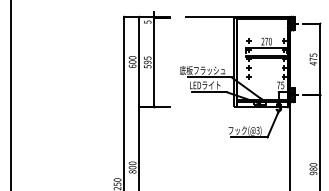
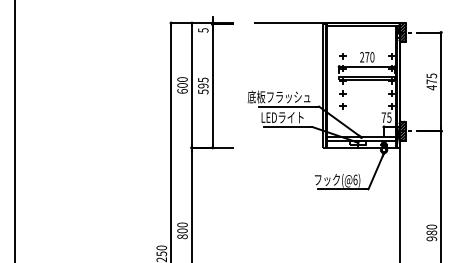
text: (258, 130) -> (355, 179), (@3) -> (@6)

